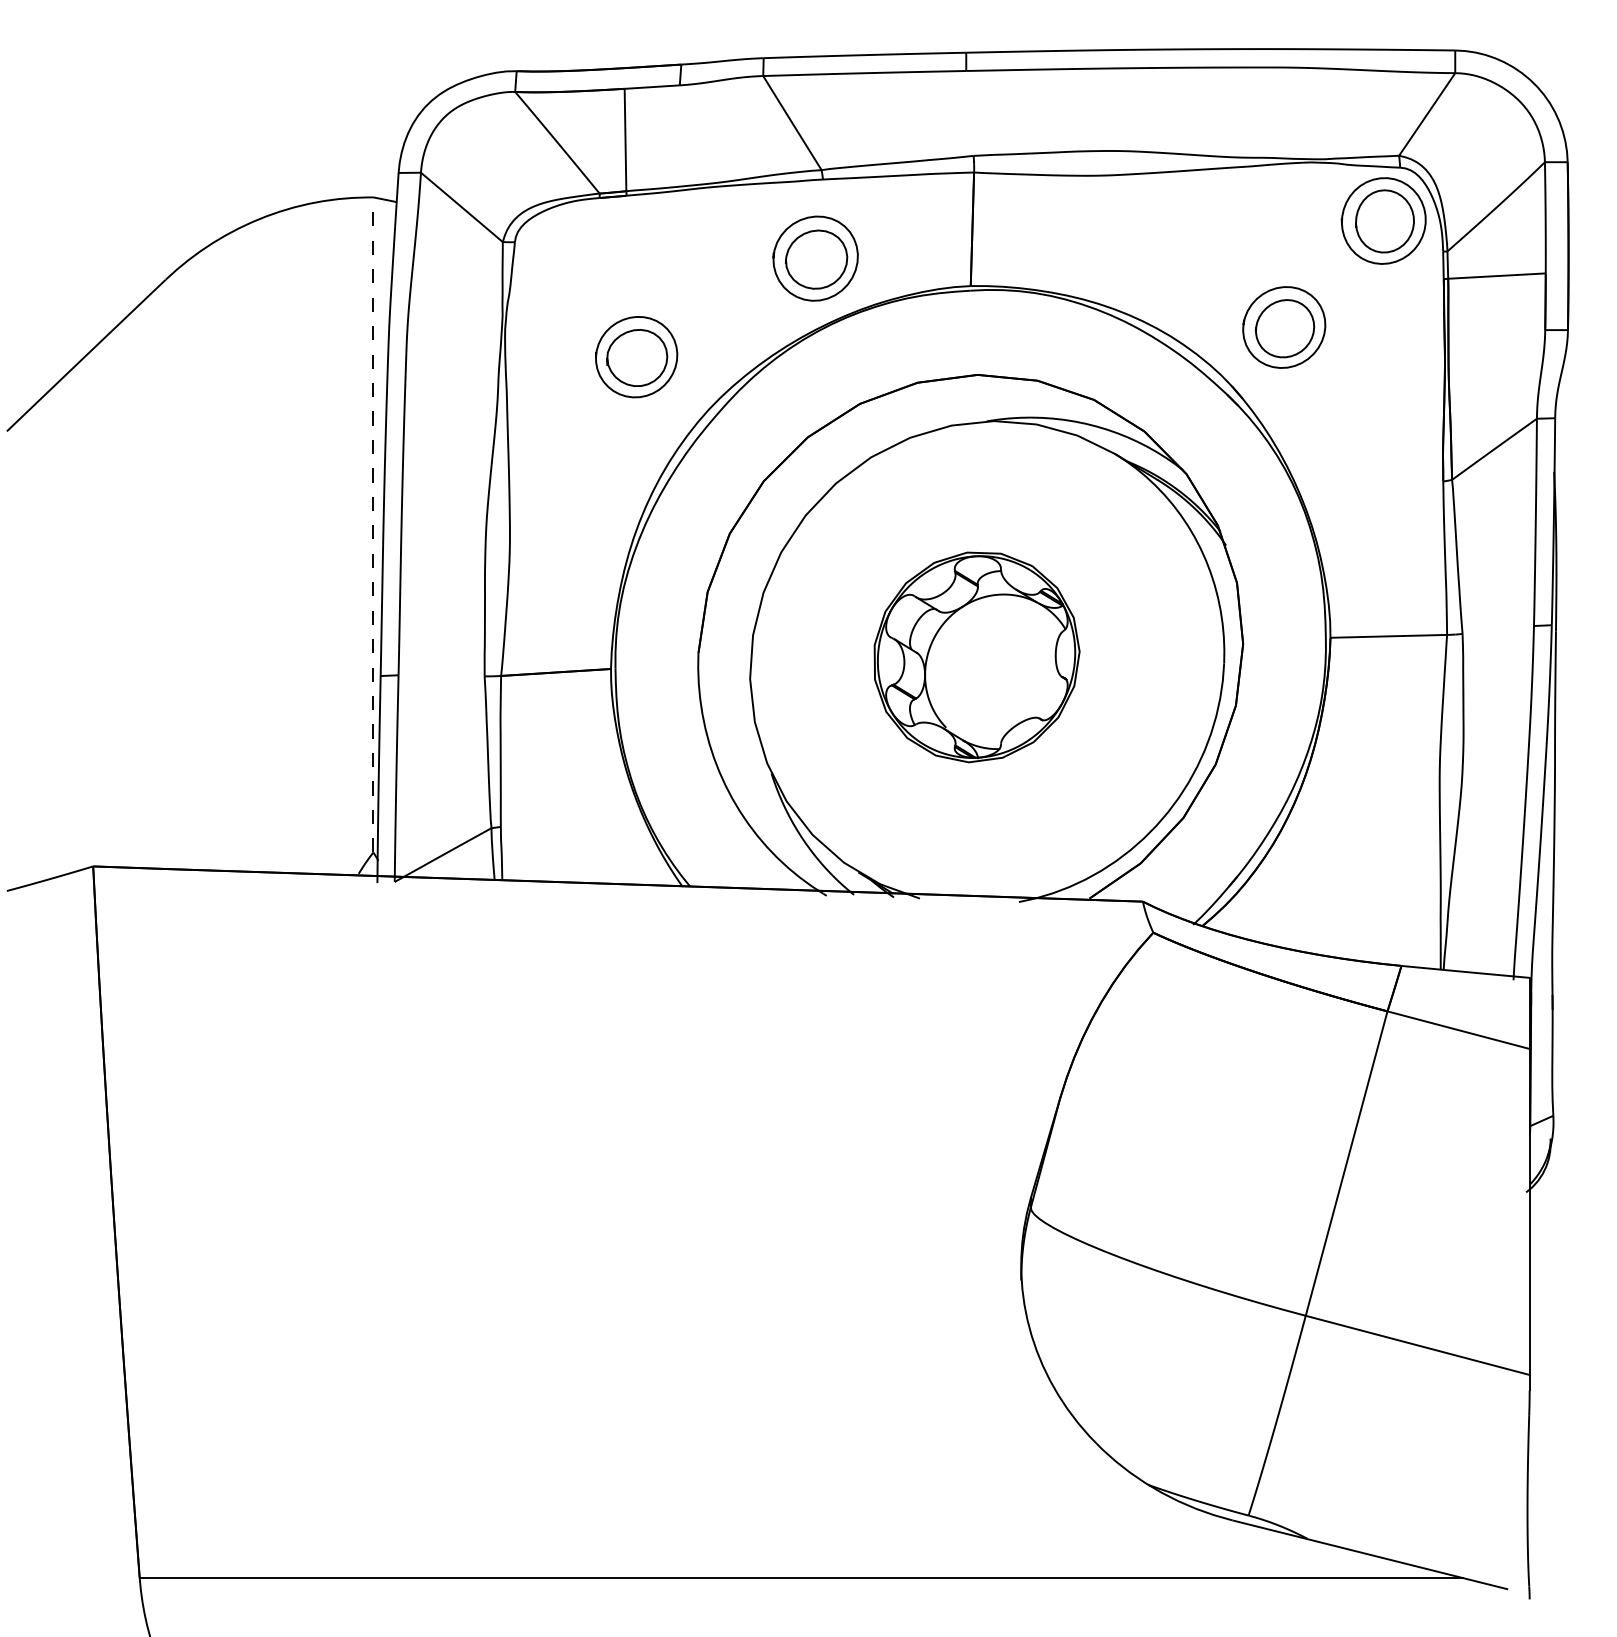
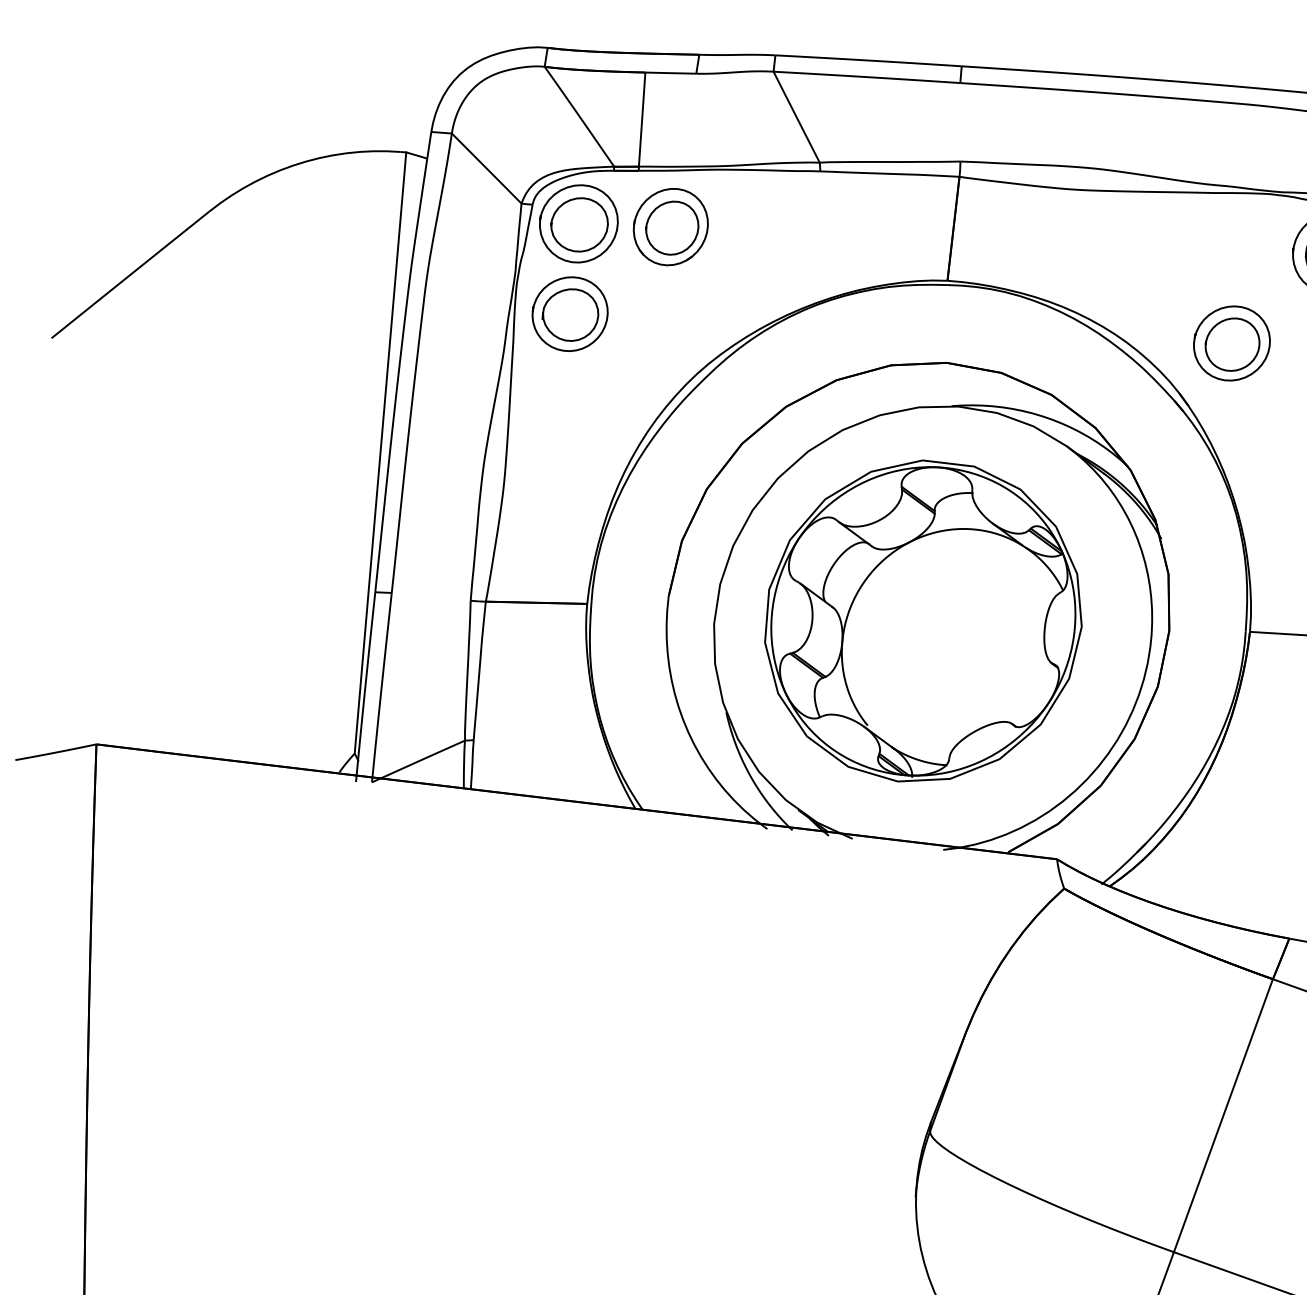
part: (666, 253) -> (670, 226), added
part: (815, 258) -> (578, 223), moved
part: (636, 357) -> (569, 314), moved
line: (373, 524) -> (380, 452), dashed -> solid
part: (976, 657) -> (923, 622), size x1.67

